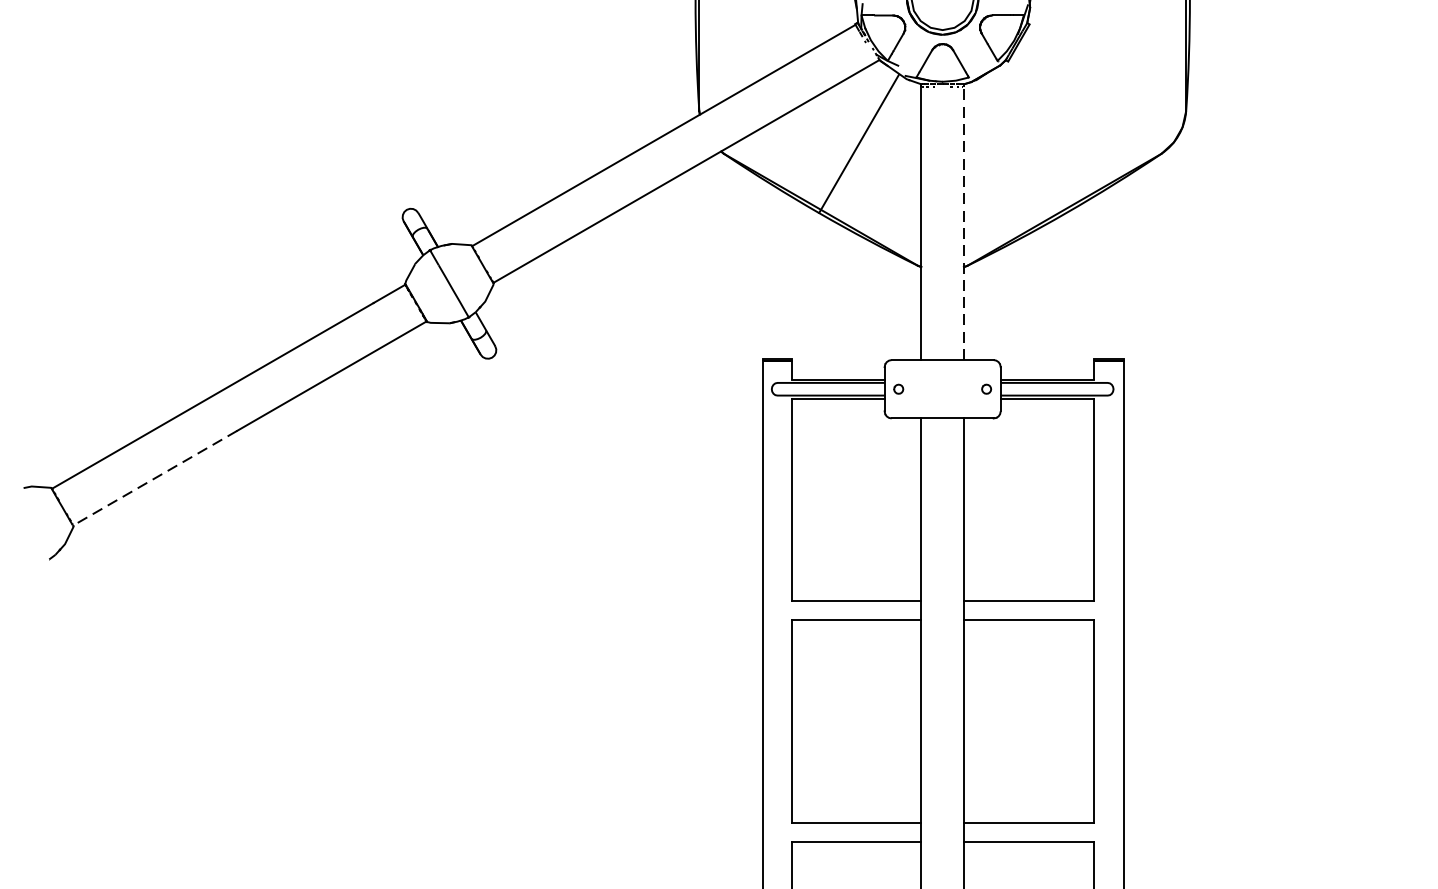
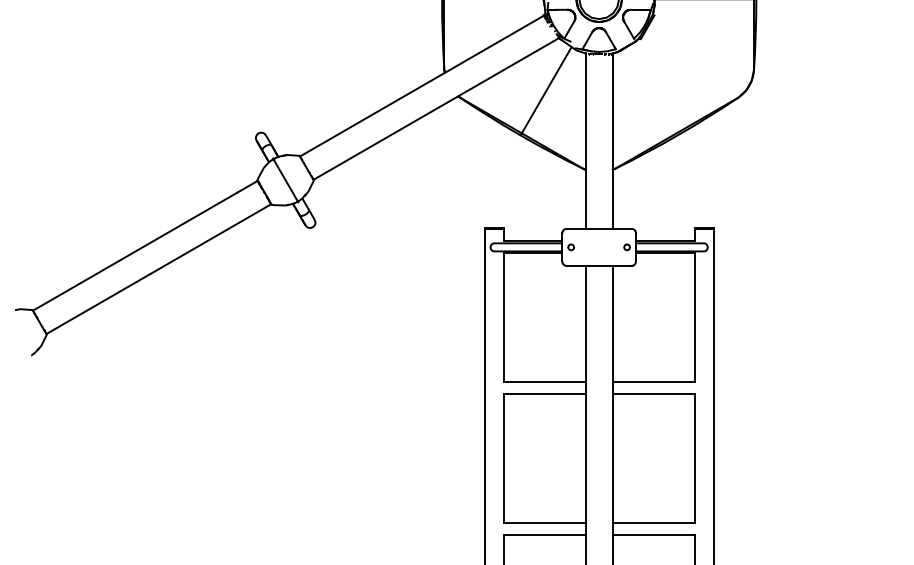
line: (963, 222) -> (612, 141), dashed -> solid
line: (154, 479) -> (98, 304), dashed -> solid

